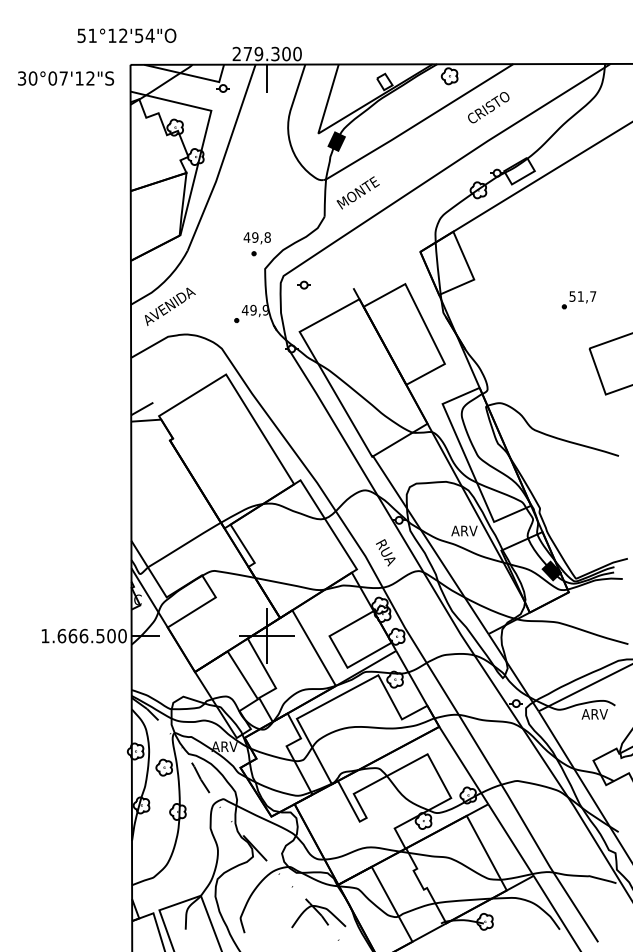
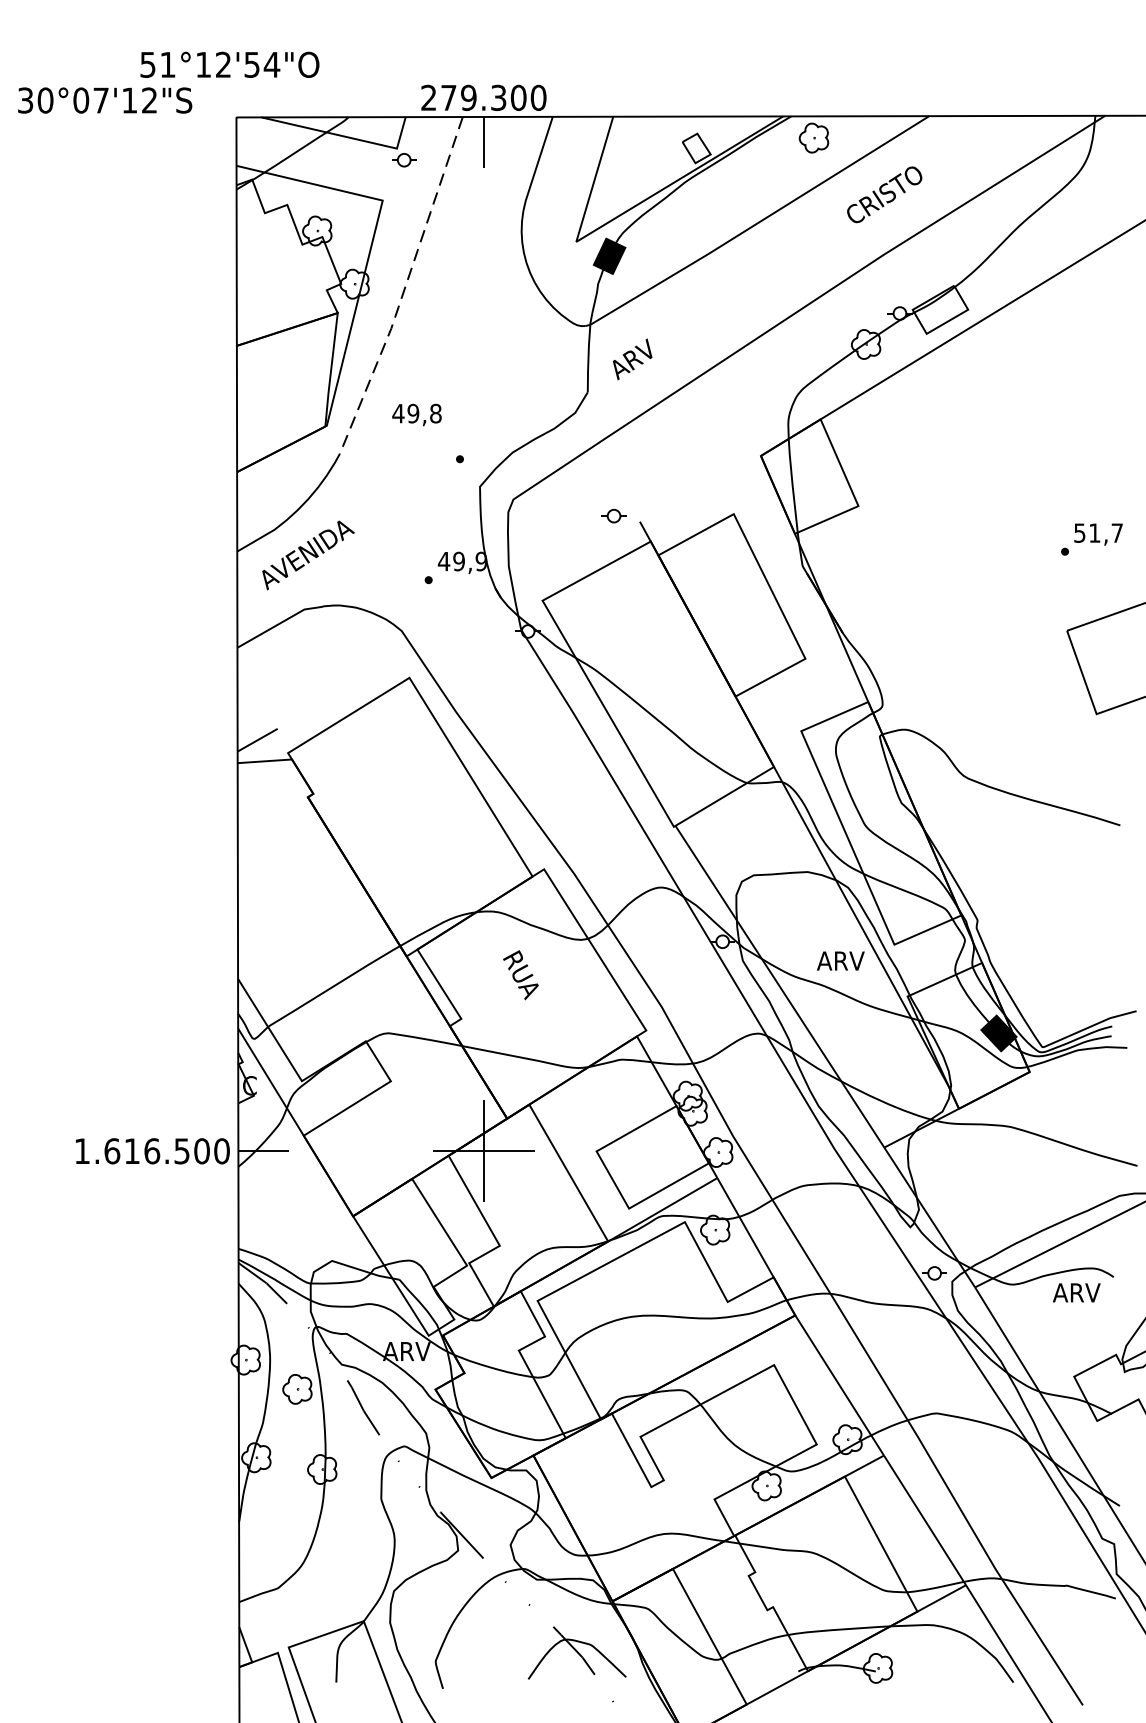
text: (66, 78) -> (106, 100), moved
line: (223, 158) -> (404, 286), solid -> dashed
text: (357, 192) -> (647, 348), MONTE -> ARV
text: (256, 238) -> (415, 415), moved
part: (303, 284) -> (612, 514), moved
part: (578, 300) -> (1090, 540), moved
text: (385, 552) -> (520, 974), moved
text: (72, 635) -> (131, 1150), 1.666.500 -> 1.616.500

